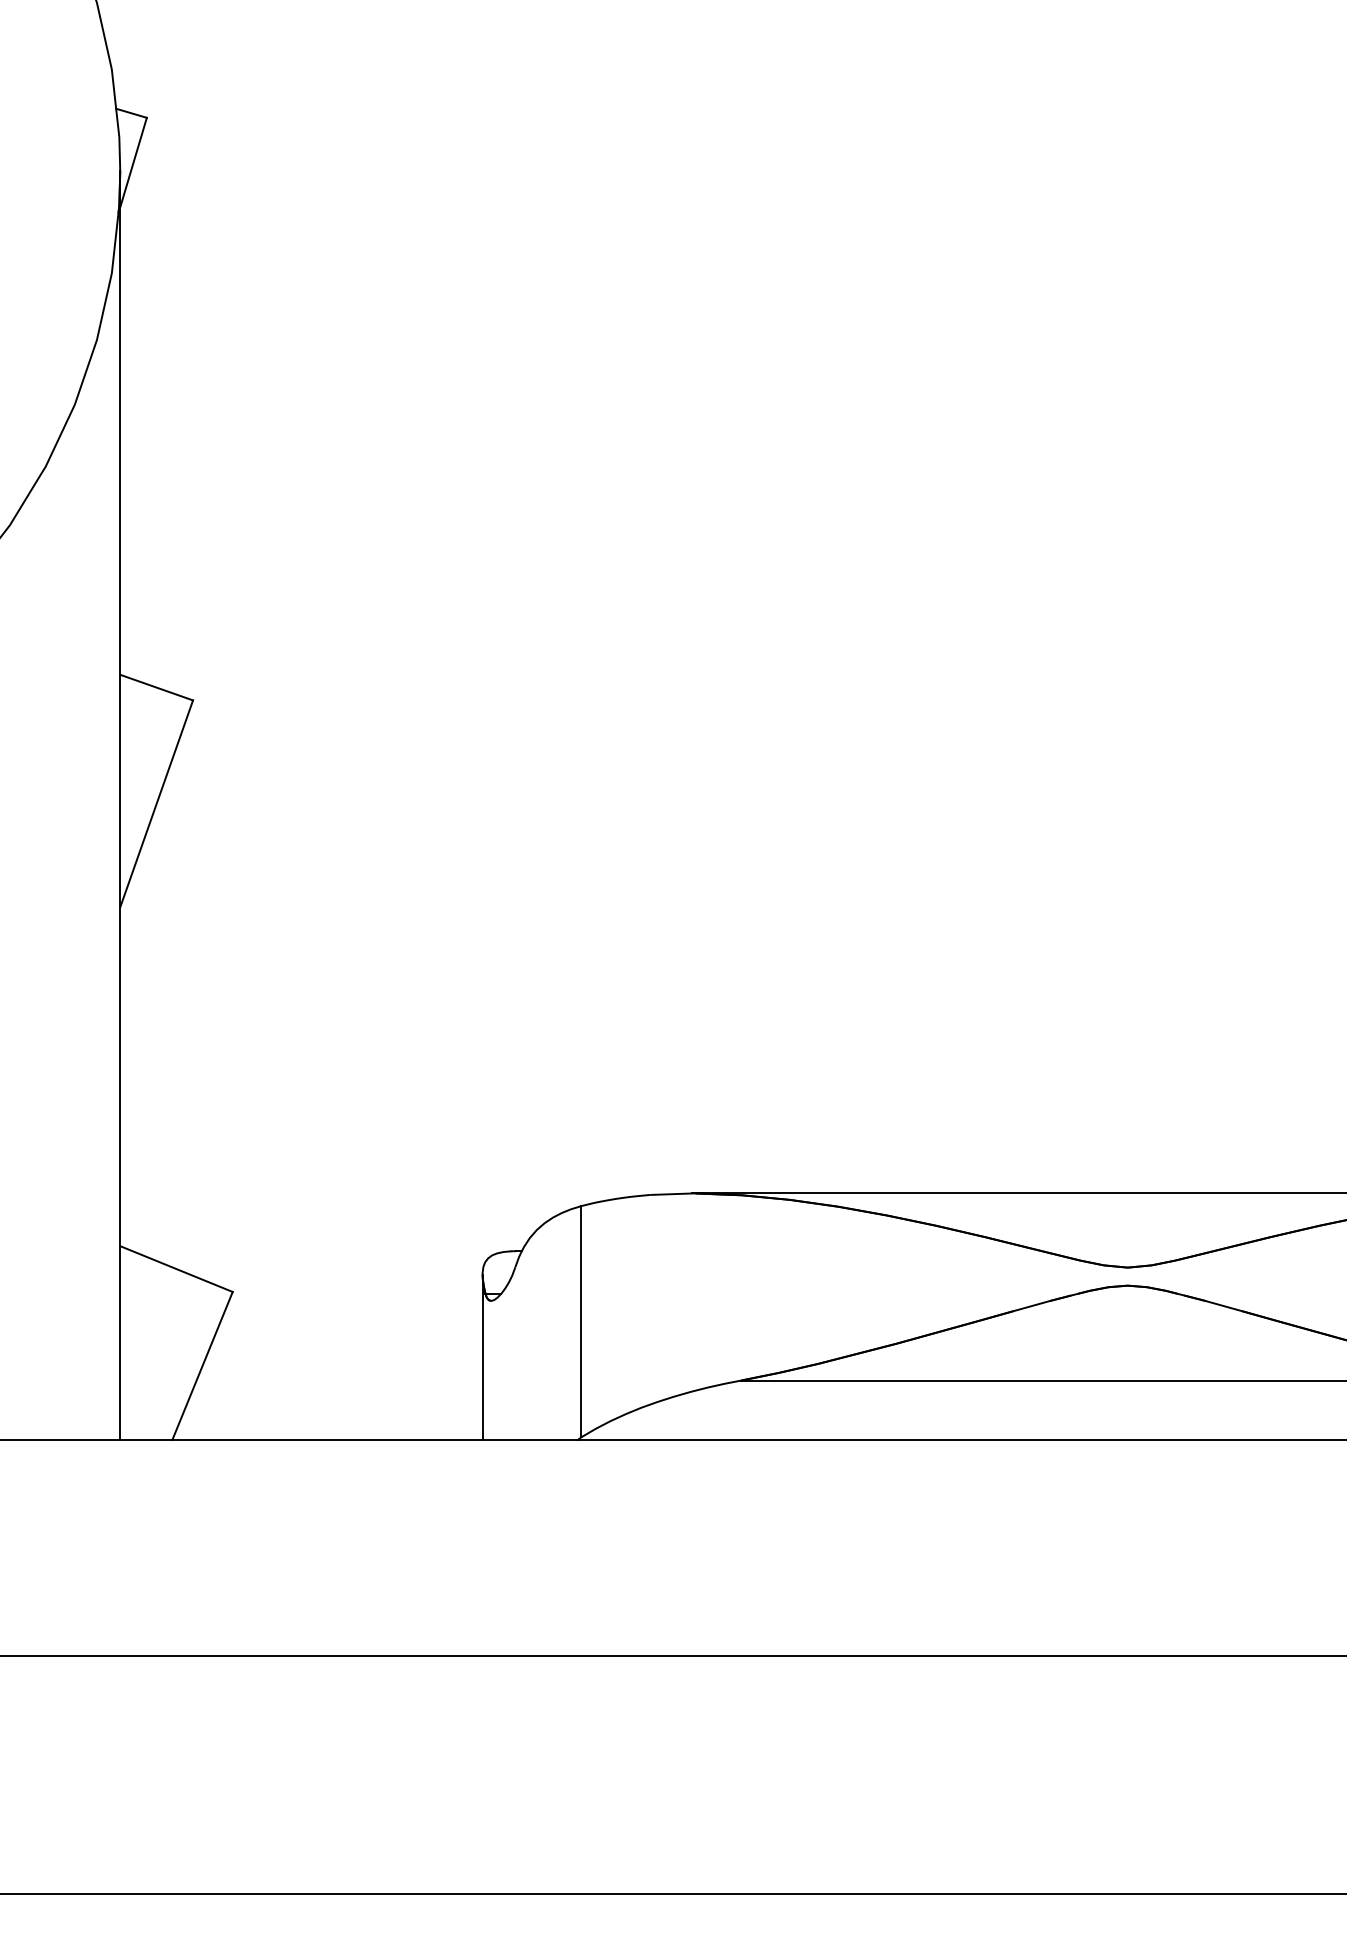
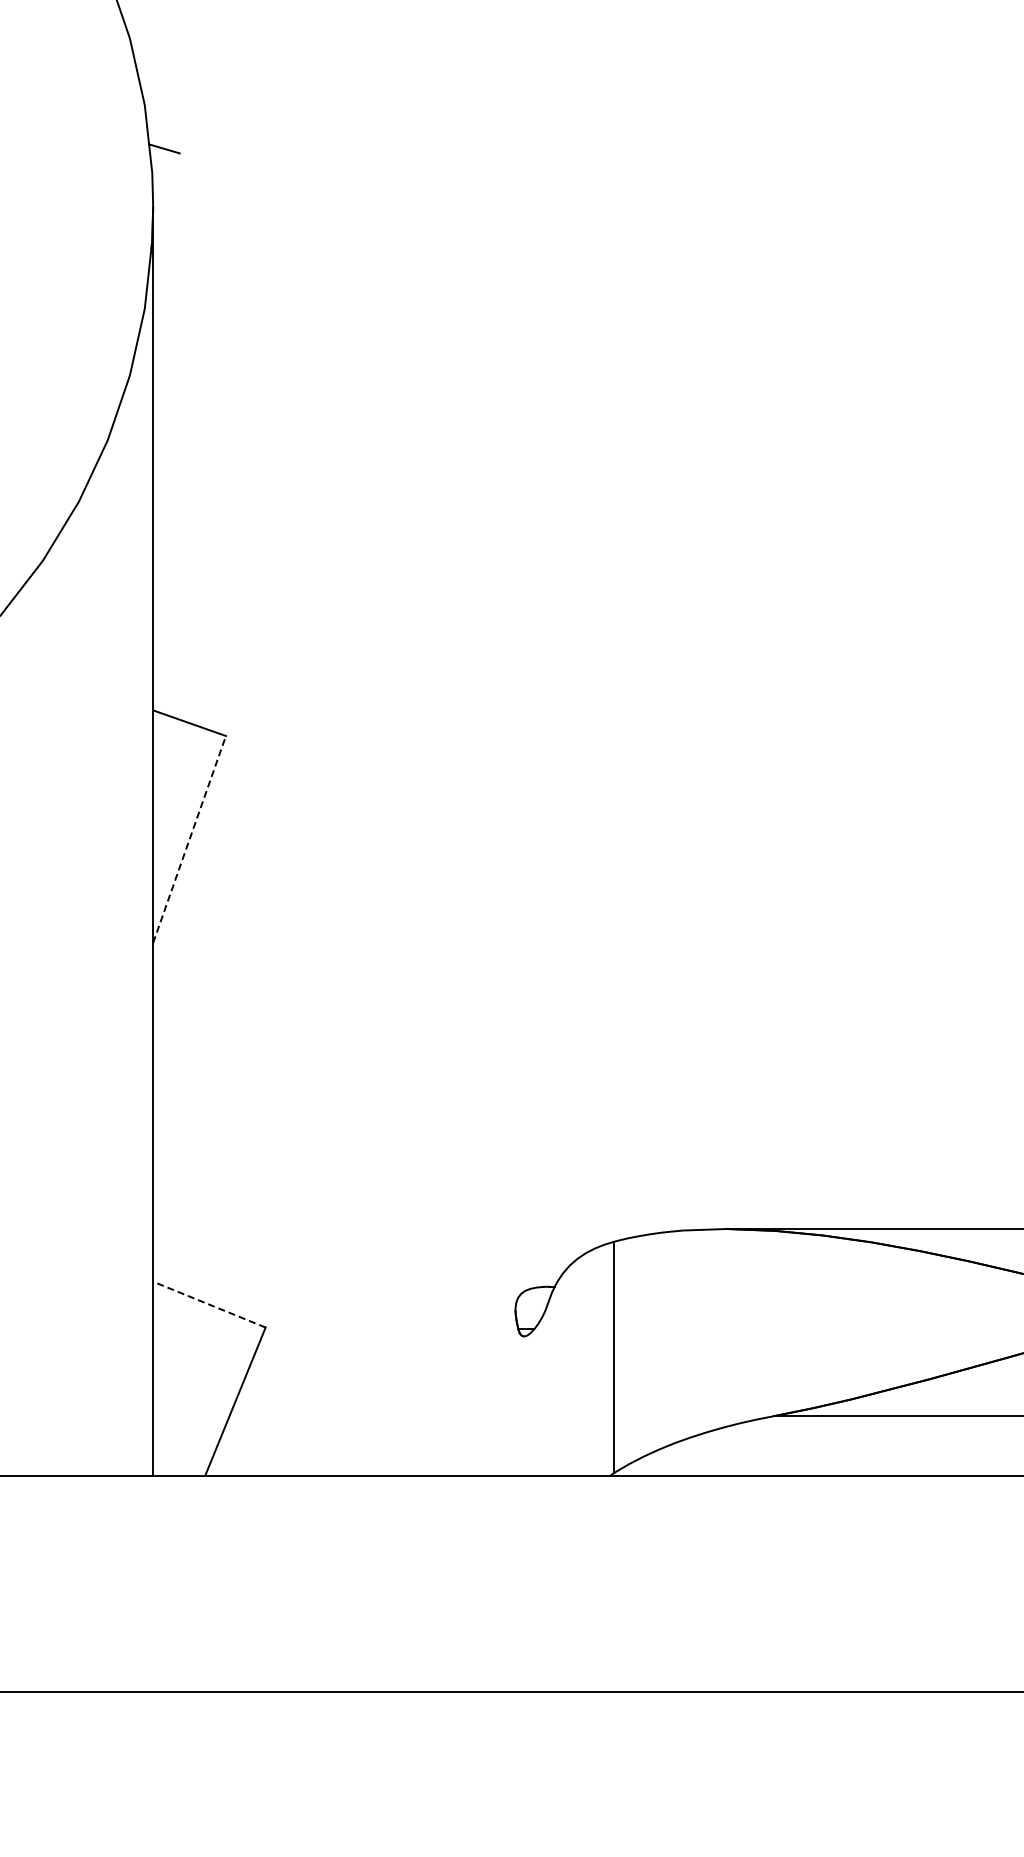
line: (133, 162) -> (166, 198), removed
line: (156, 803) -> (189, 839), solid -> dashed
line: (176, 1269) -> (209, 1305), solid -> dashed
line: (482, 1357) -> (515, 1393), removed

